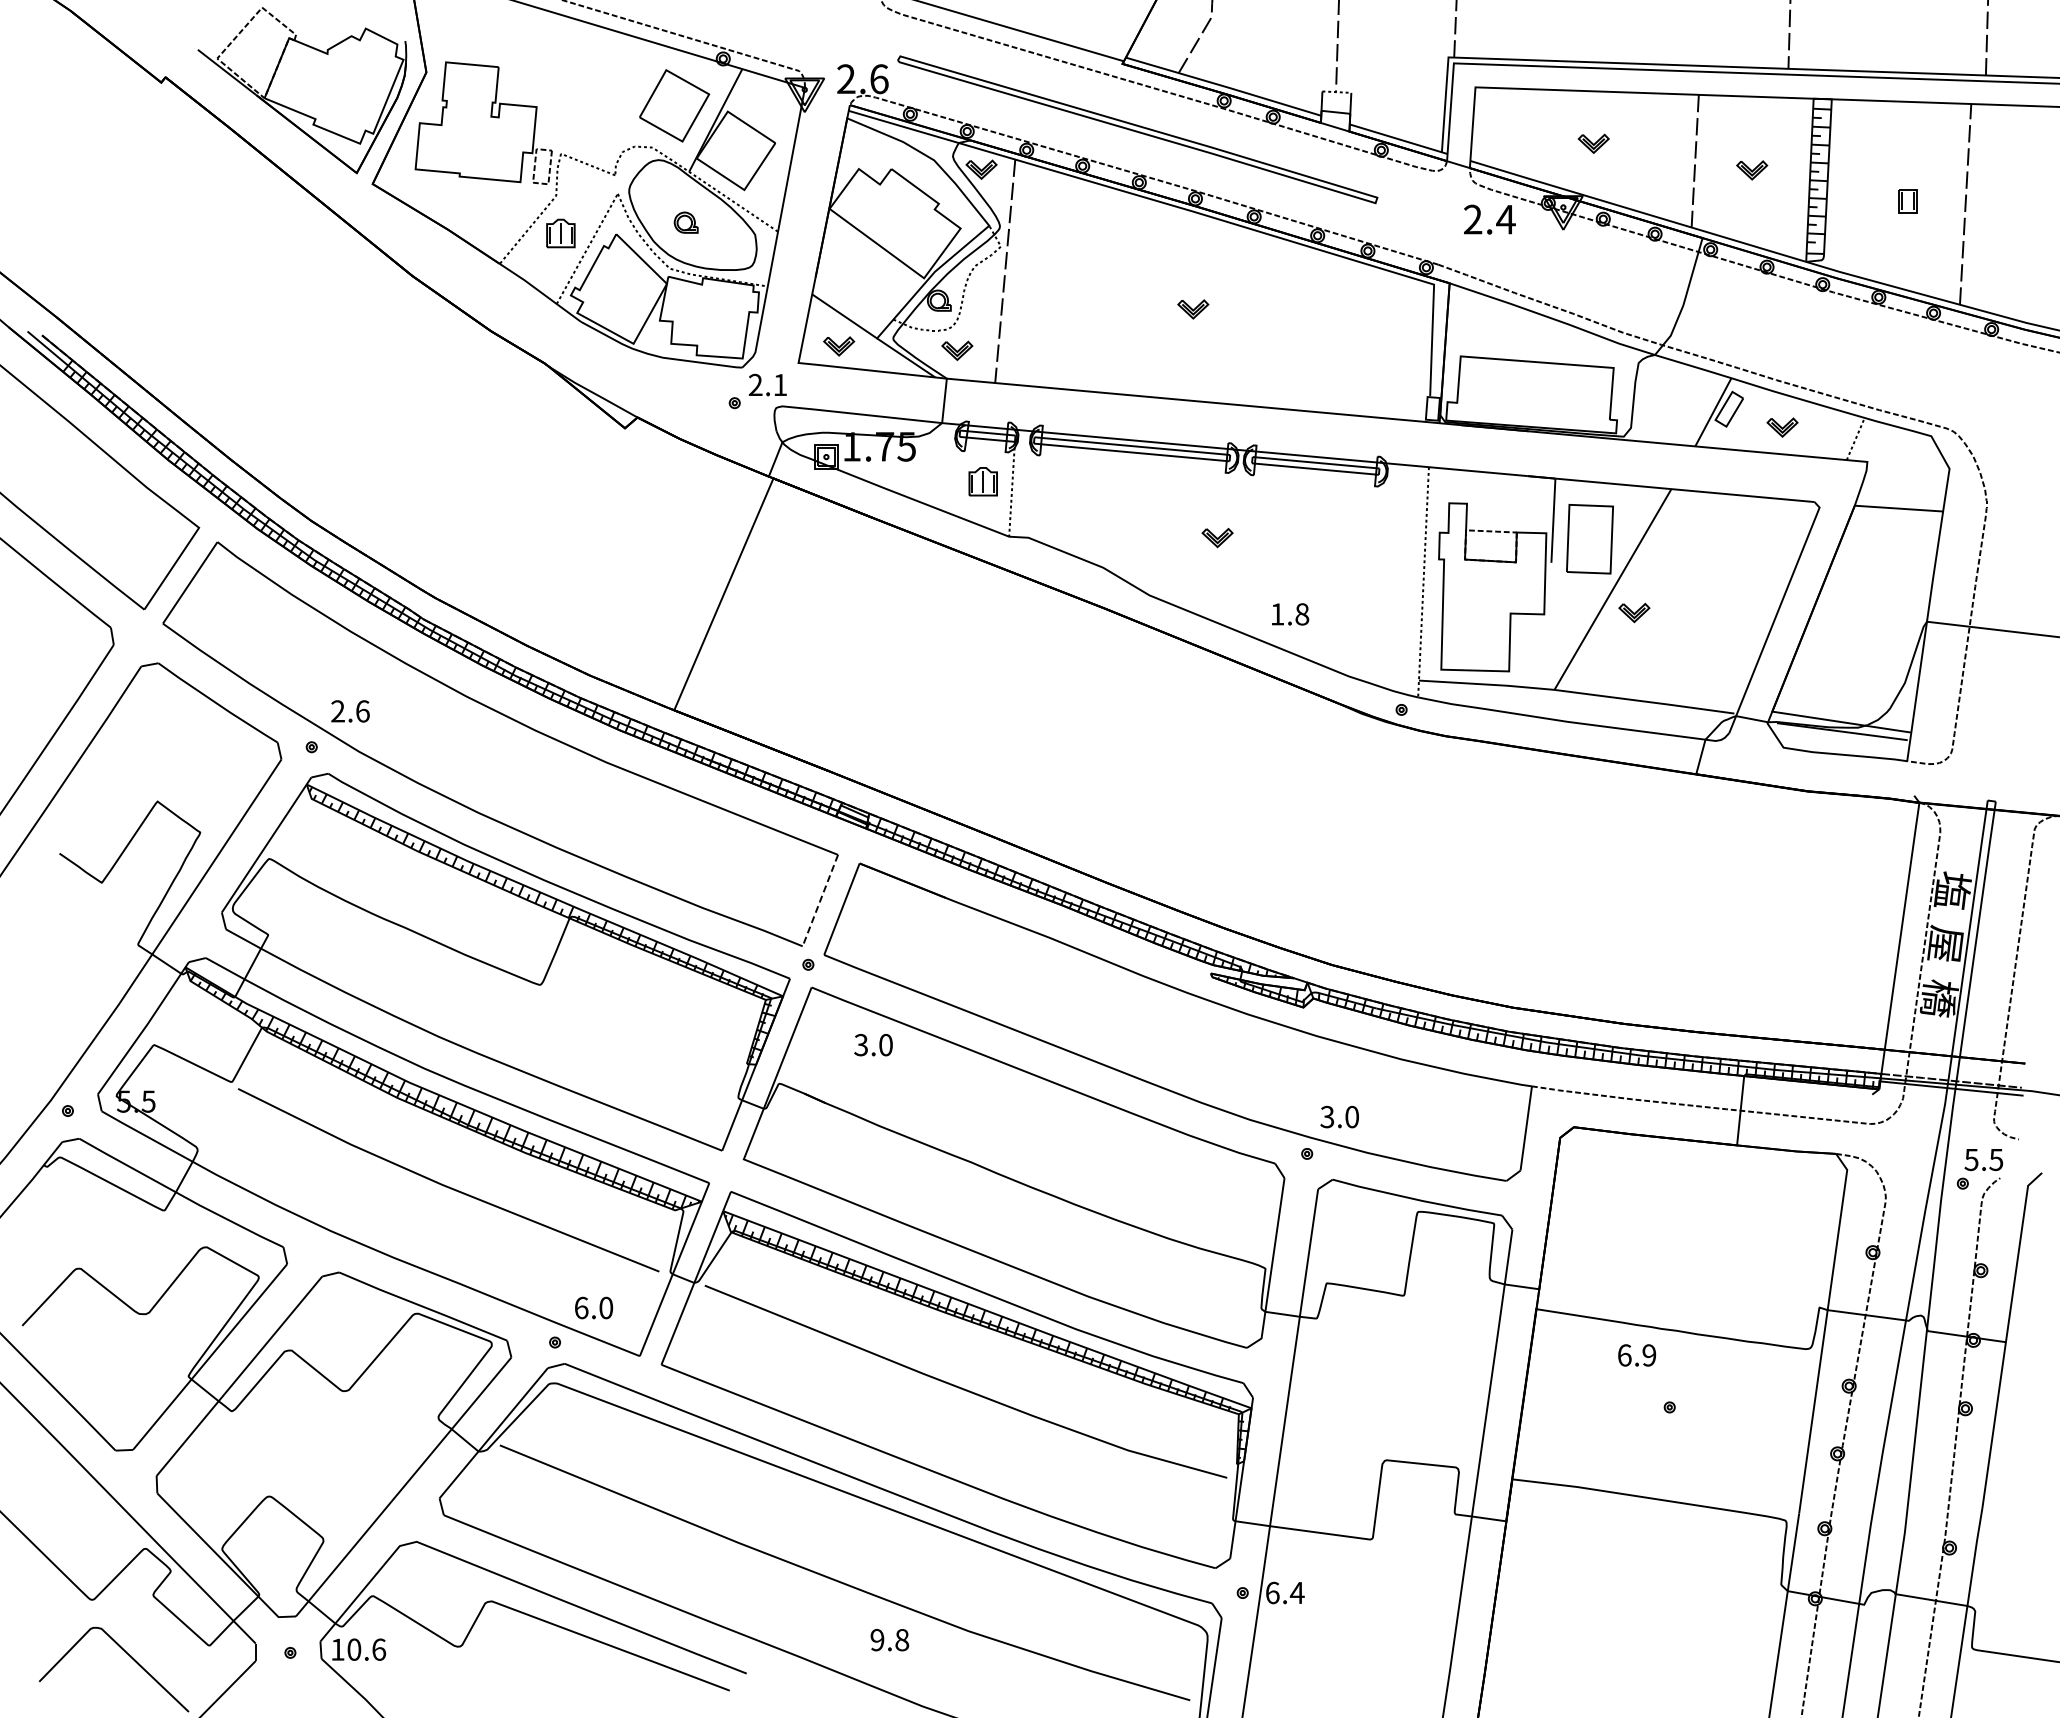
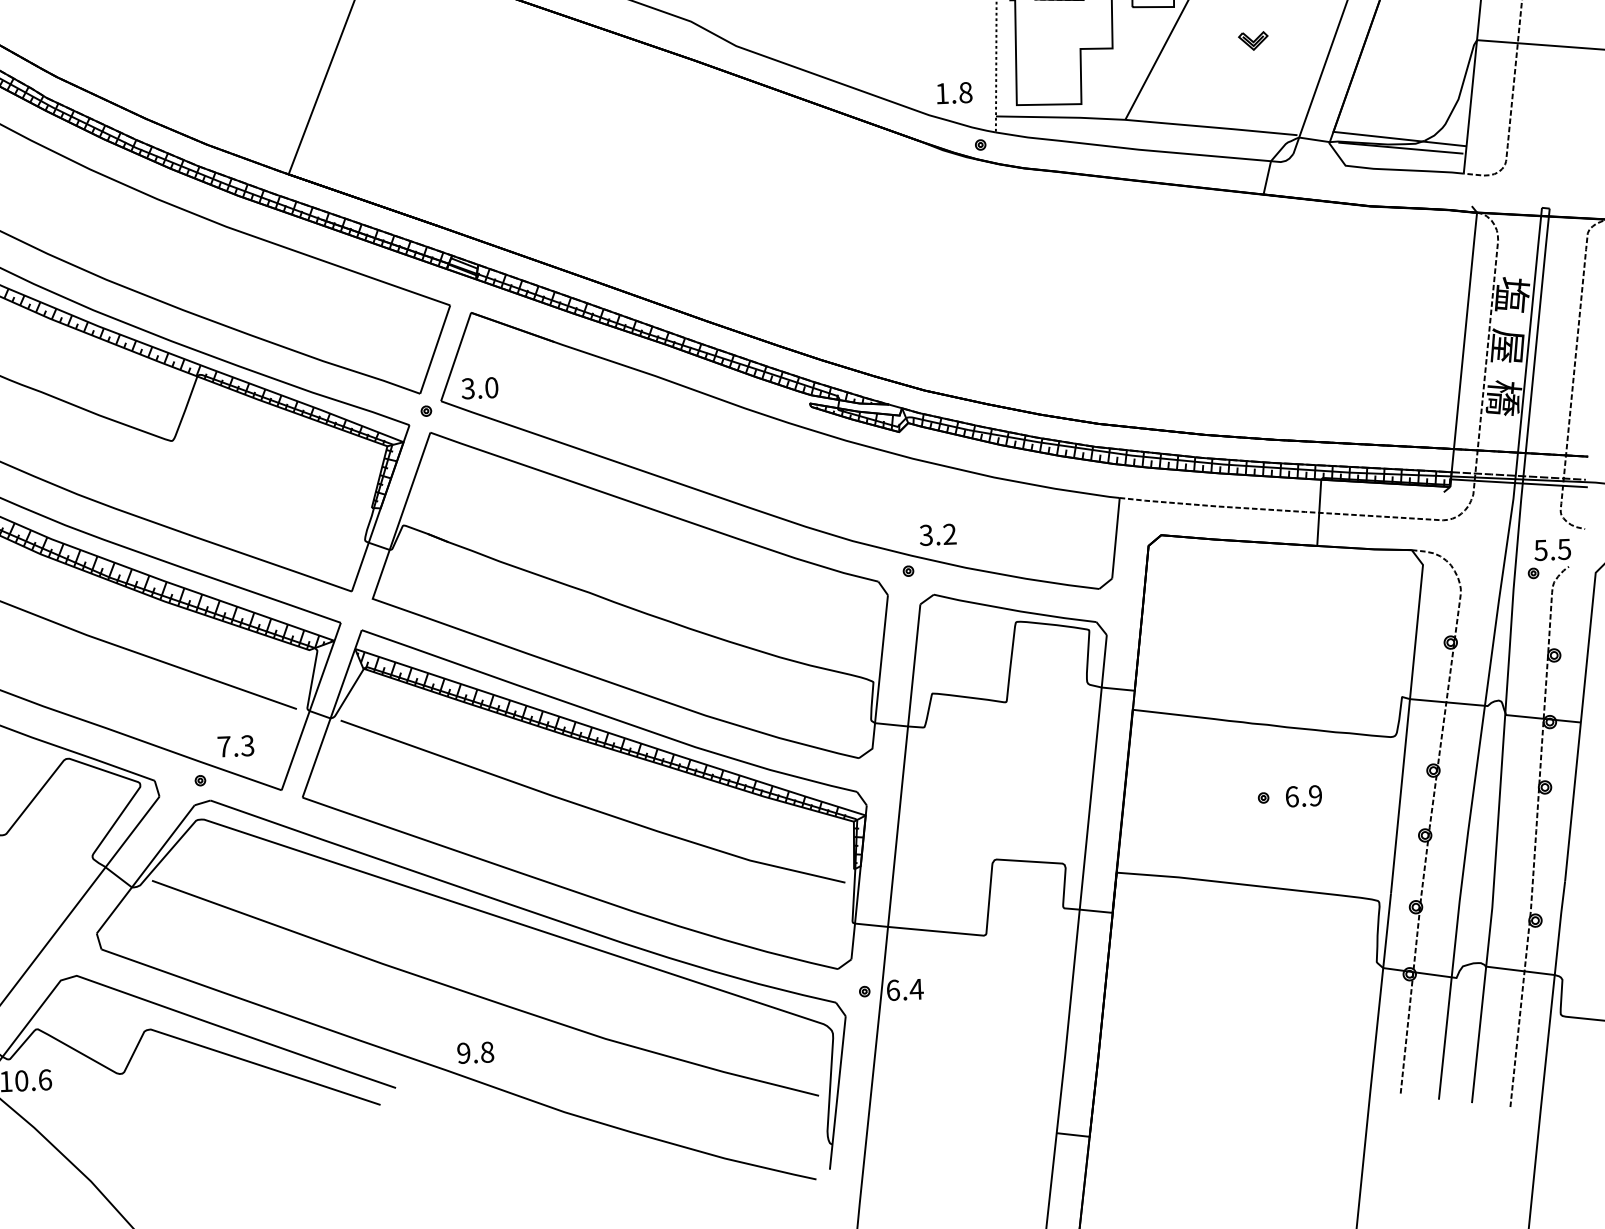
part: (1634, 612) -> (1253, 40), moved
text: (1290, 614) -> (954, 93), moved
line: (820, 901) -> (435, 350), dashed -> solid
text: (873, 1045) -> (479, 388), moved
text: (1351, 1117) -> (949, 534), 3.0 -> 3.2
text: (593, 1307) -> (235, 745), 6.0 -> 7.3
text: (1637, 1355) -> (1304, 796), moved
text: (889, 1640) -> (475, 1053), moved

